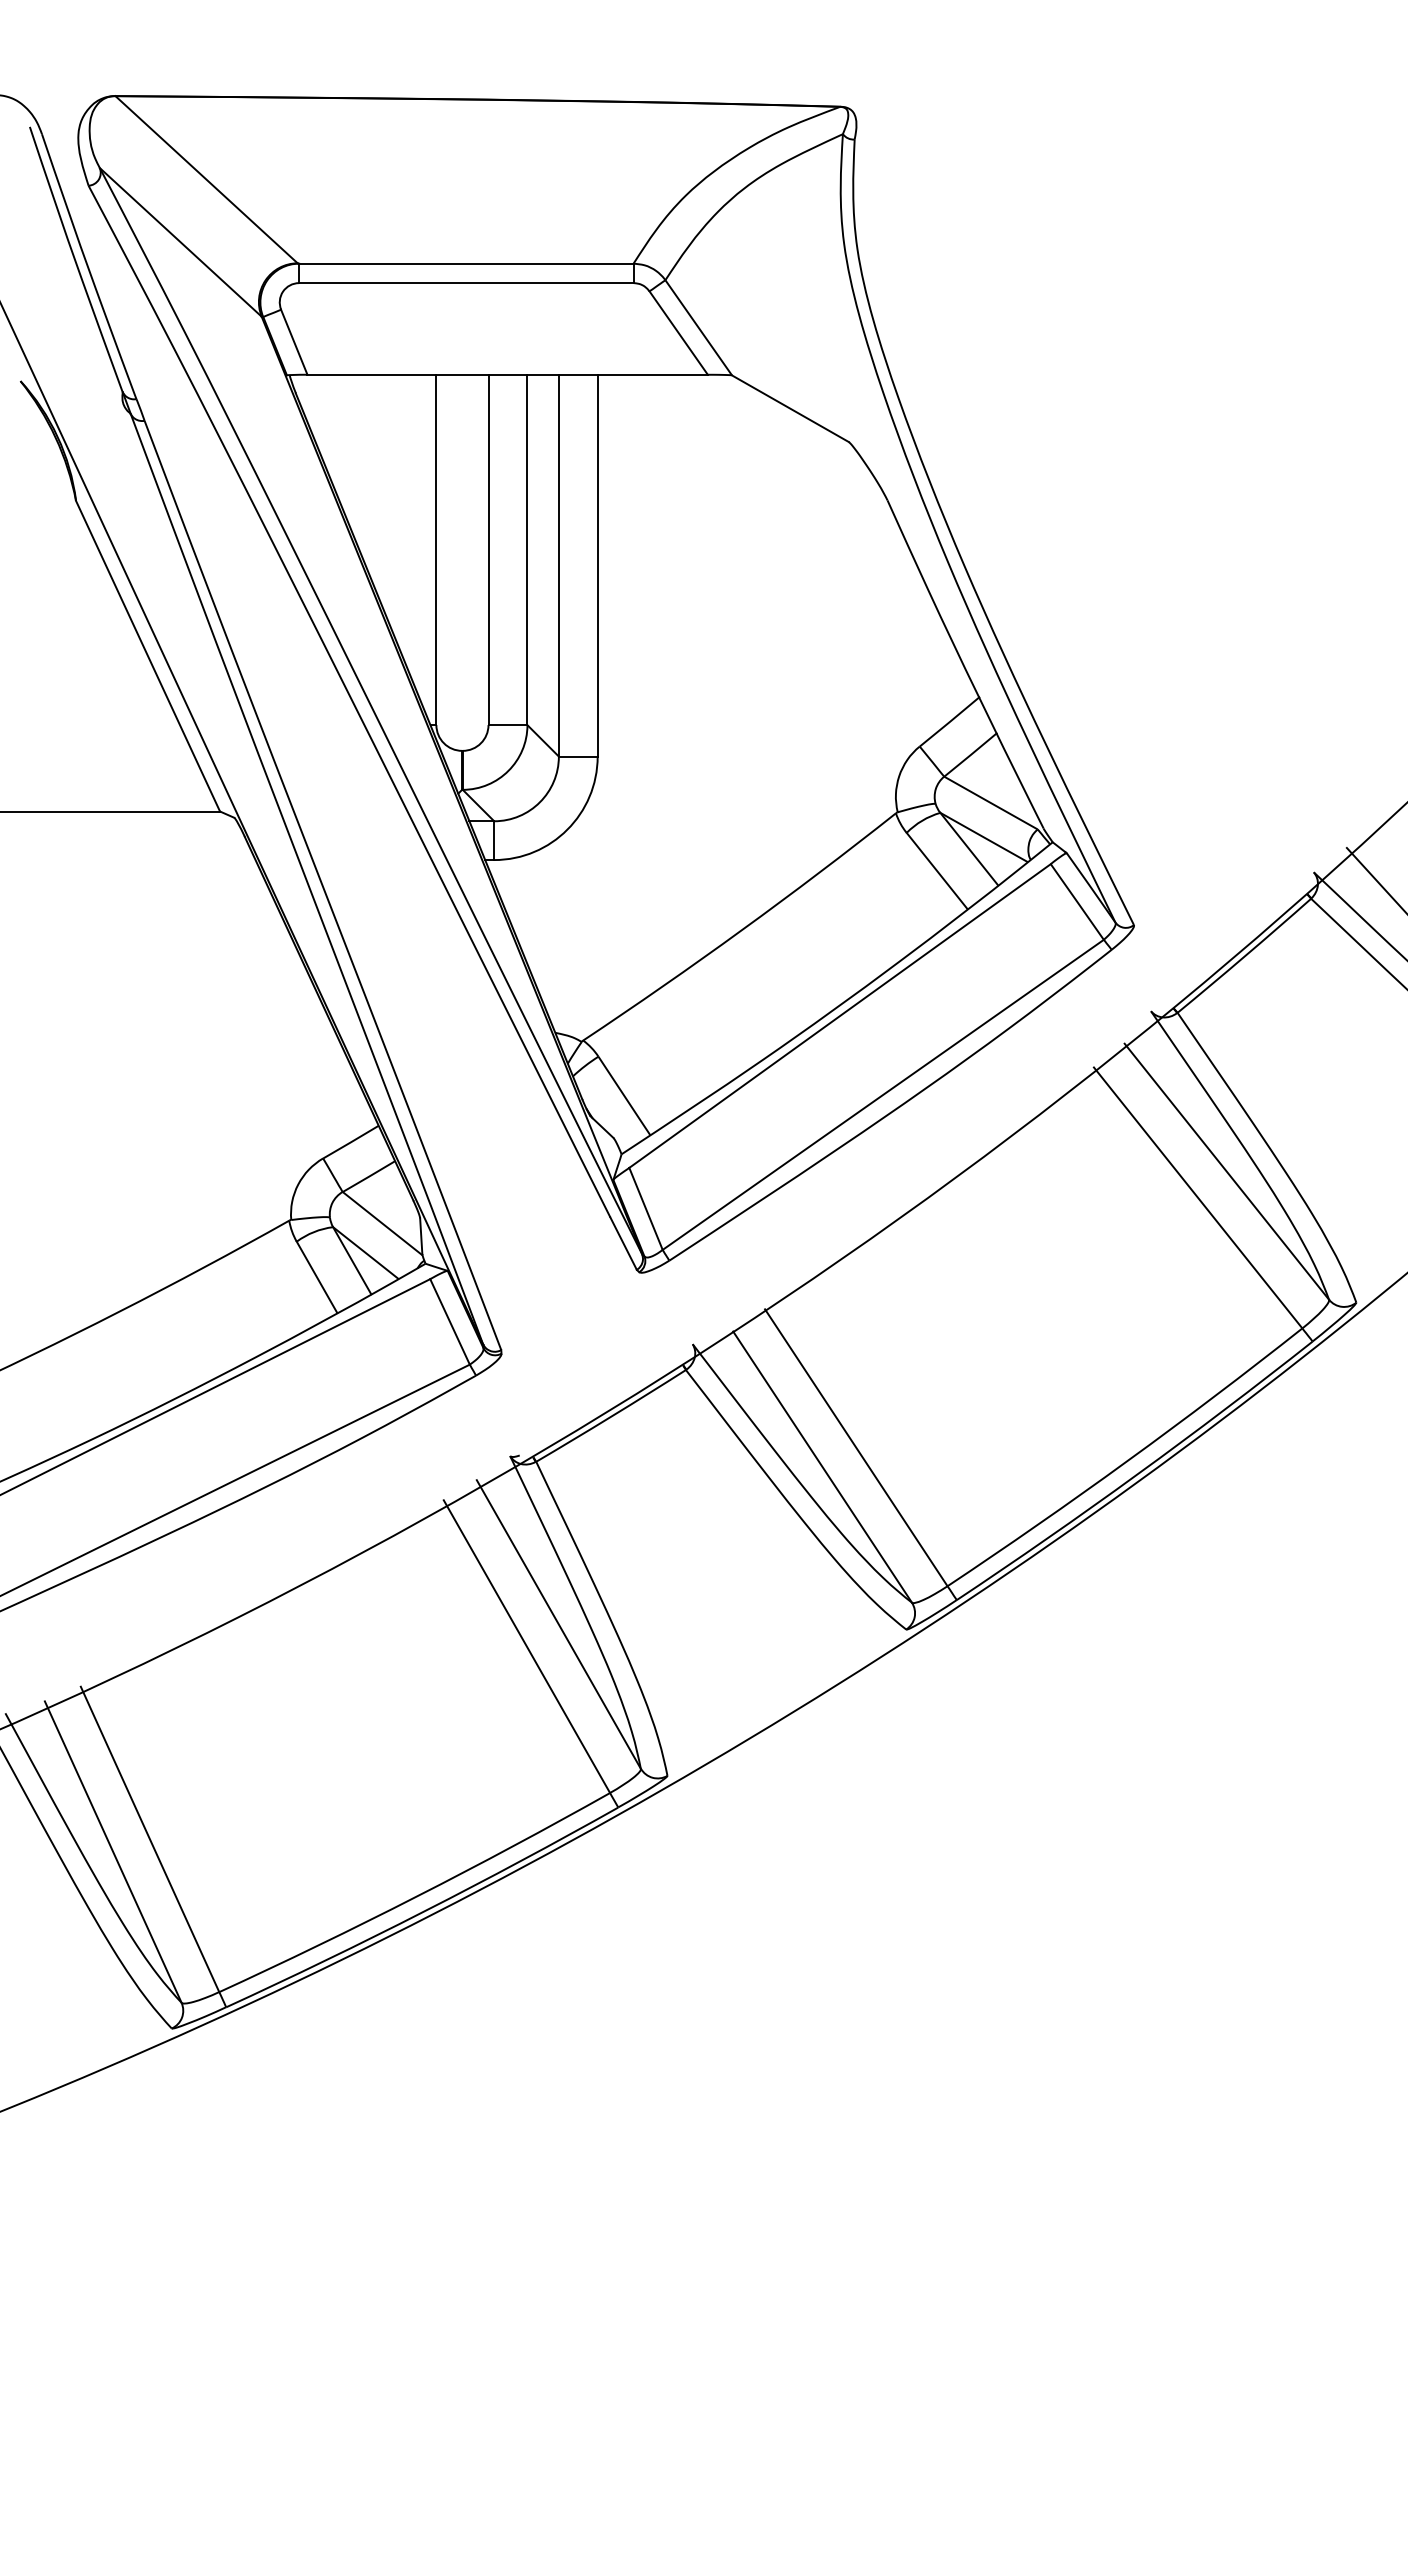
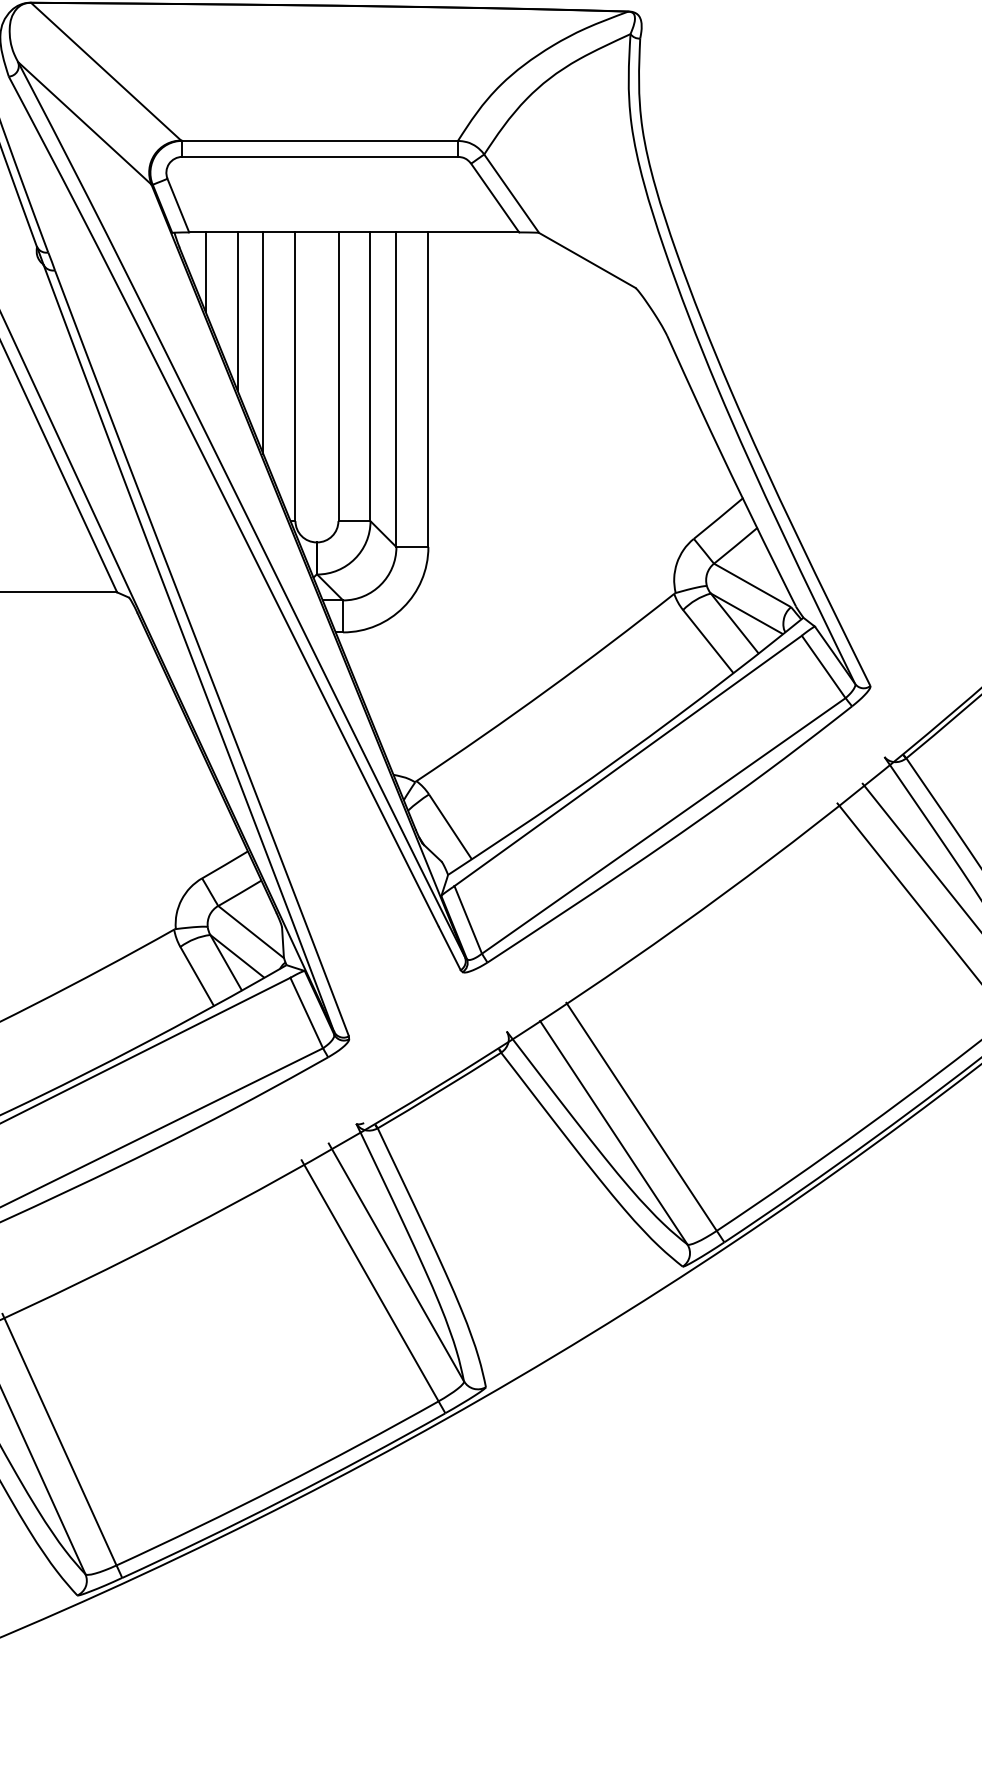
line: (327, 422) -> (205, 271), added
line: (366, 470) -> (237, 311), added
line: (397, 508) -> (263, 342), added

